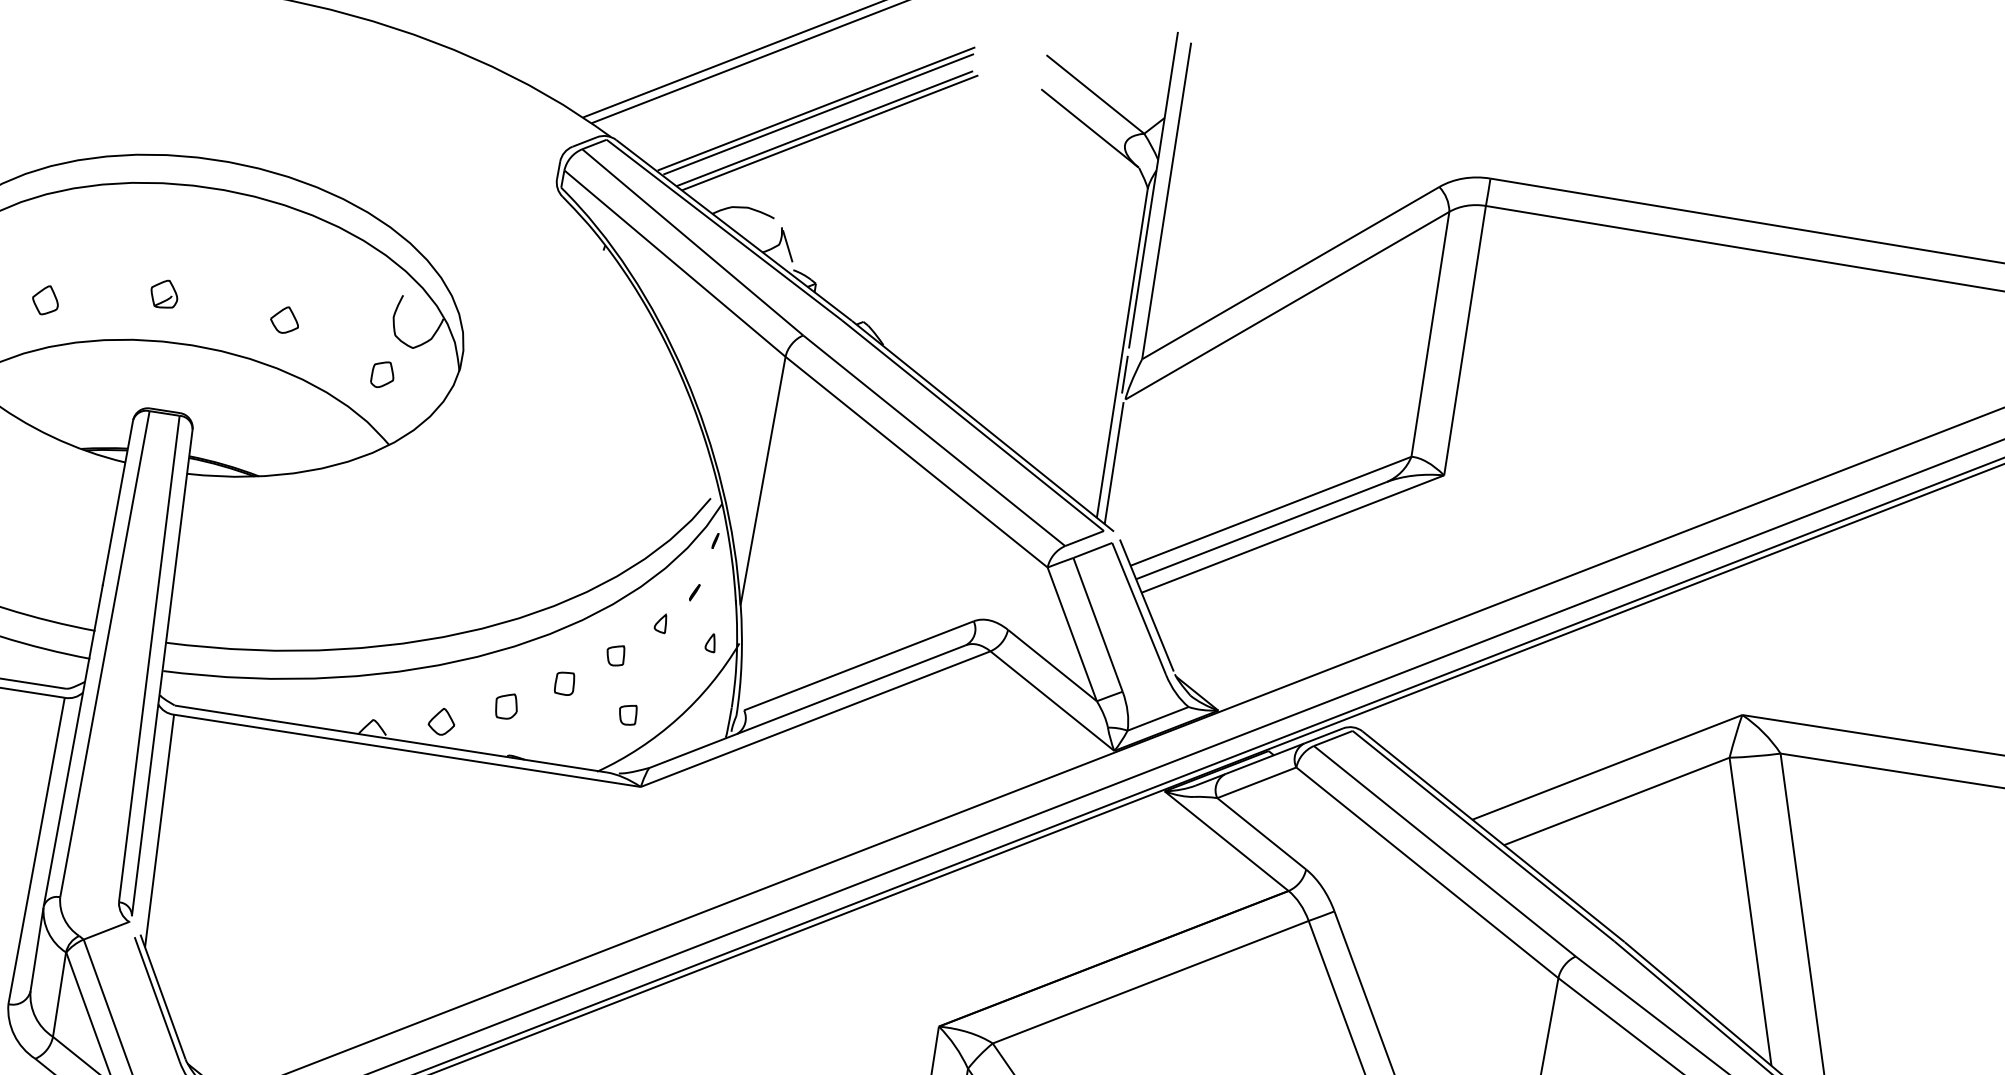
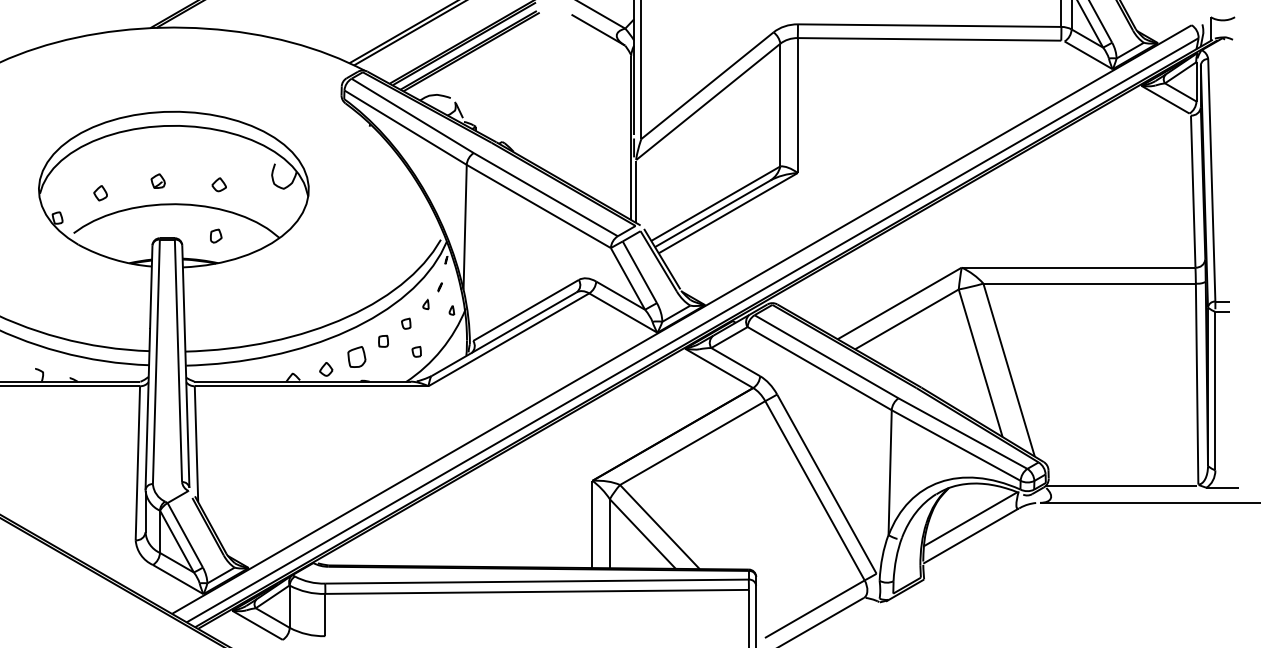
part: (383, 373) -> (216, 235), moved
part: (506, 705) -> (356, 356), size x1.6

